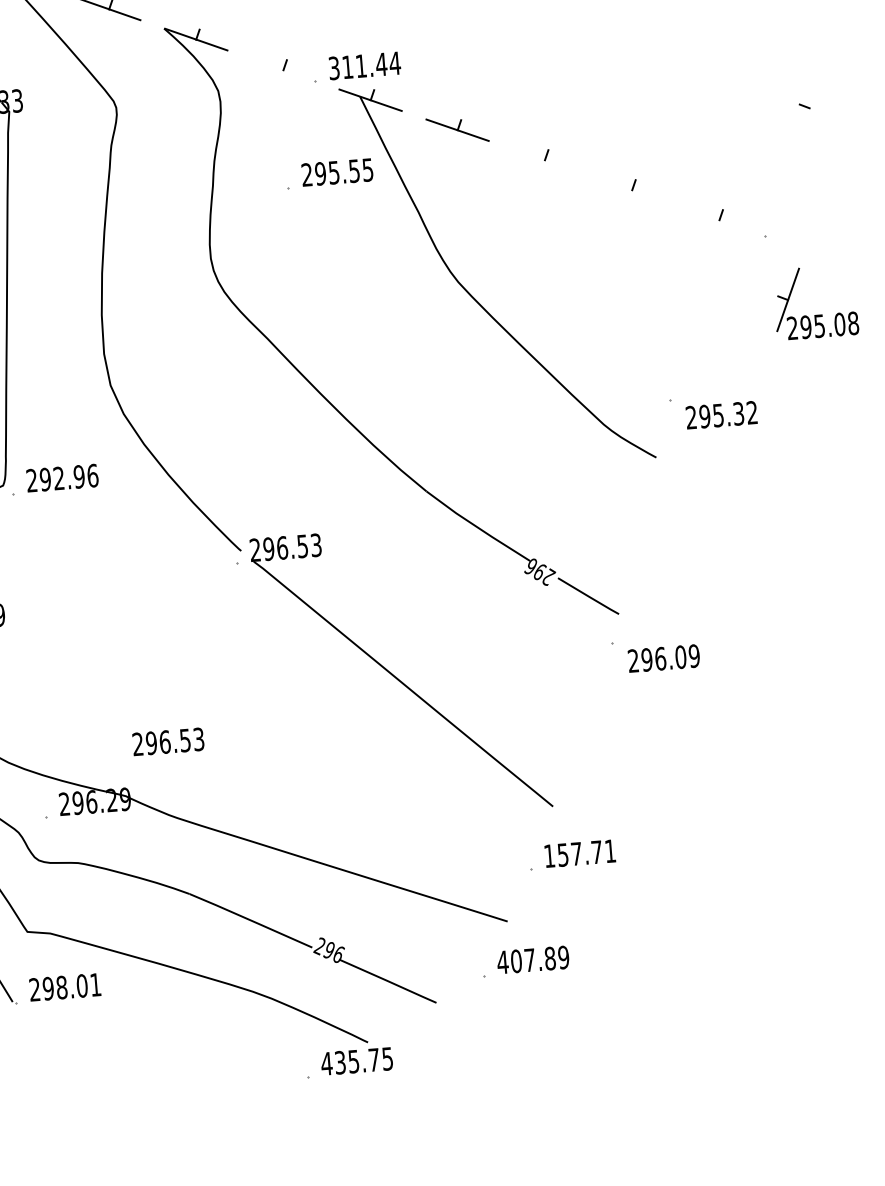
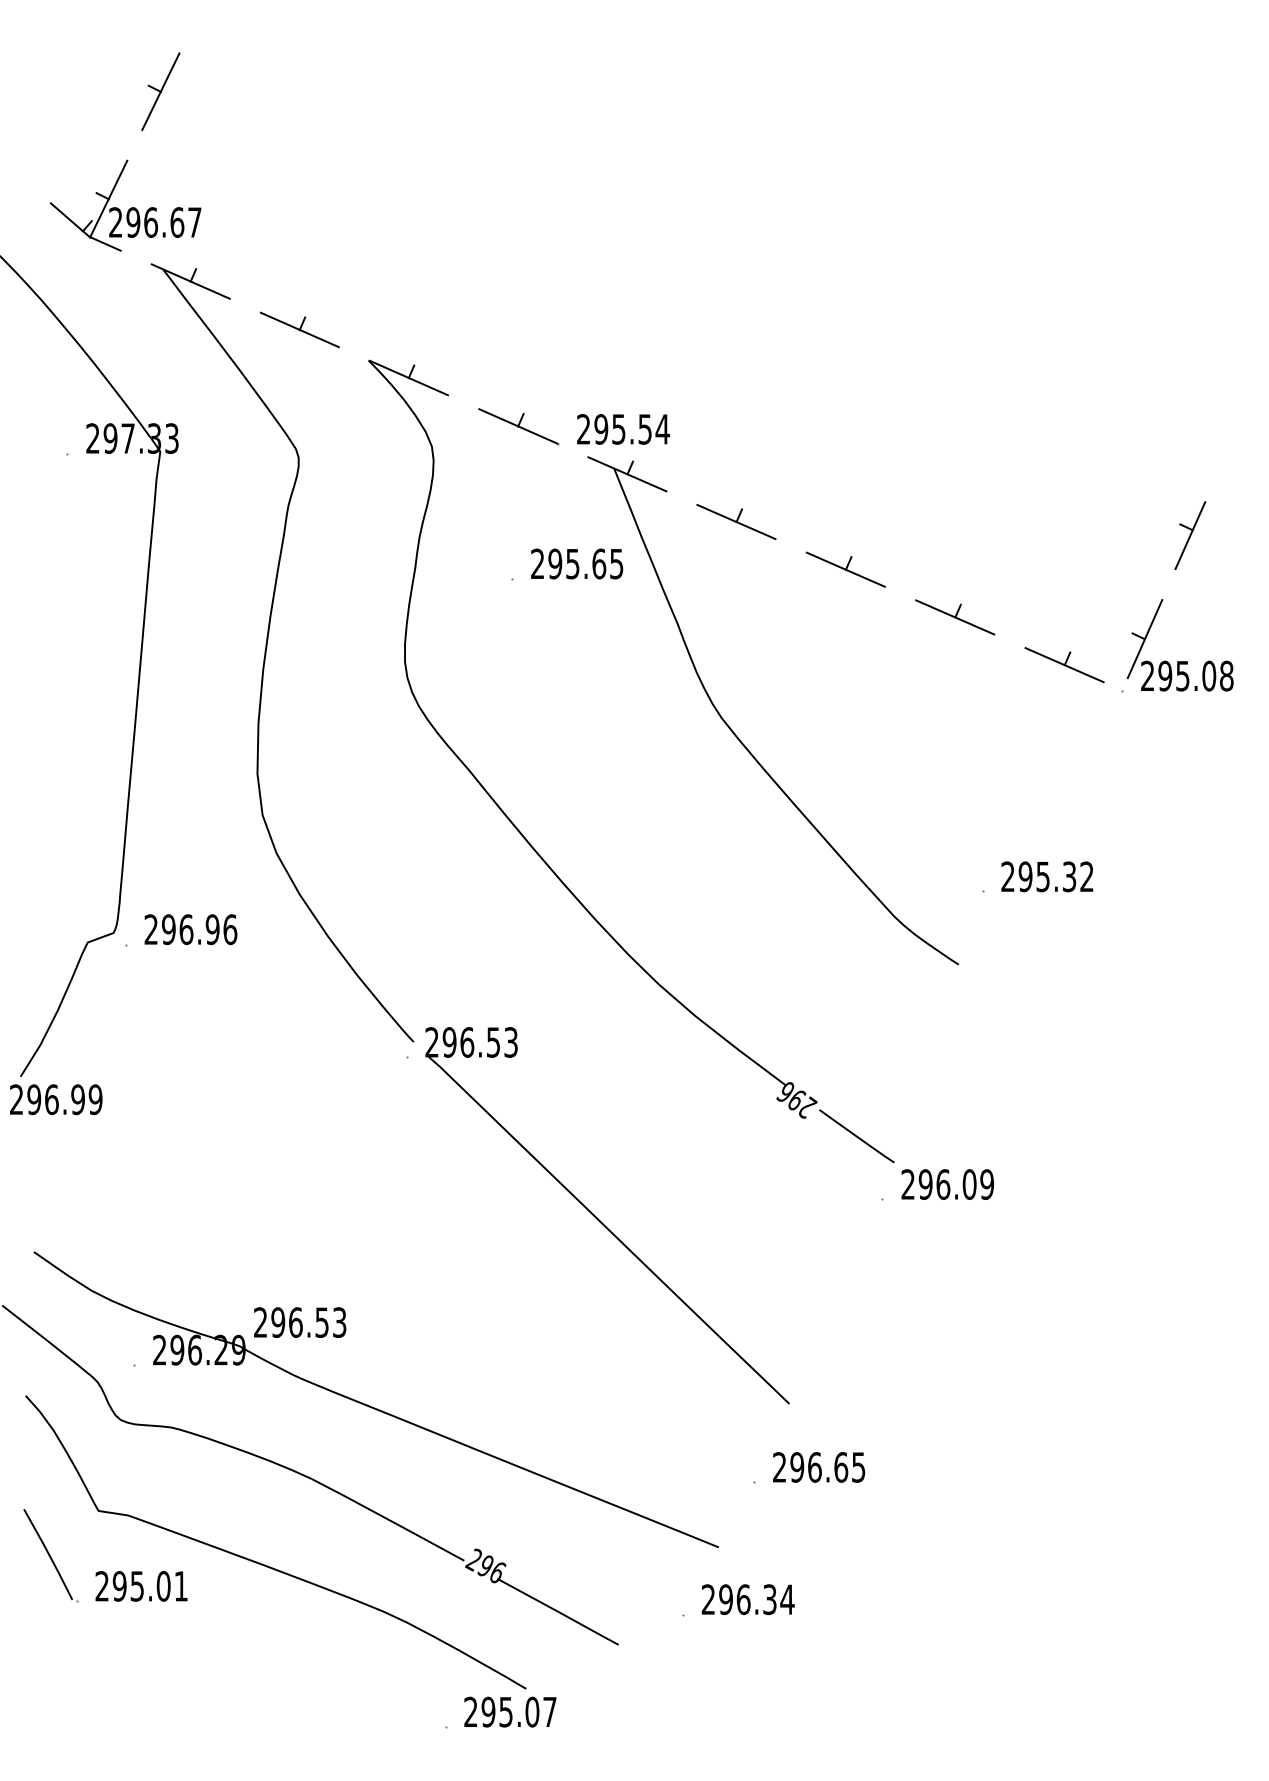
text: (357, 66) -> (614, 429), 311.44 -> 295.54
line: (283, 70) -> (518, 426), added
line: (808, 112) -> (1190, 535), added
line: (544, 160) -> (845, 569), added
text: (354, 170) -> (599, 563), 295.55 -> 295.65
line: (632, 190) -> (955, 617), added
line: (719, 220) -> (1064, 665), added
part: (816, 315) -> (1179, 661), moved
text: (721, 414) -> (1047, 876), moved
text: (59, 478) -> (186, 929), 292.96 -> 296.96
text: (663, 658) -> (947, 1184), moved
text: (168, 741) -> (300, 1322), moved
text: (580, 853) -> (819, 1467), 157.71 -> 296.65
text: (532, 959) -> (747, 1599), 407.89 -> 296.34
text: (62, 987) -> (137, 1586), 298.01 -> 295.01
text: (356, 1060) -> (509, 1711), 435.75 -> 295.07

